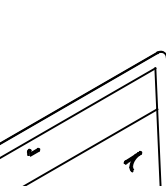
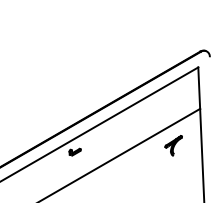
part: (132, 161) -> (173, 145), moved

